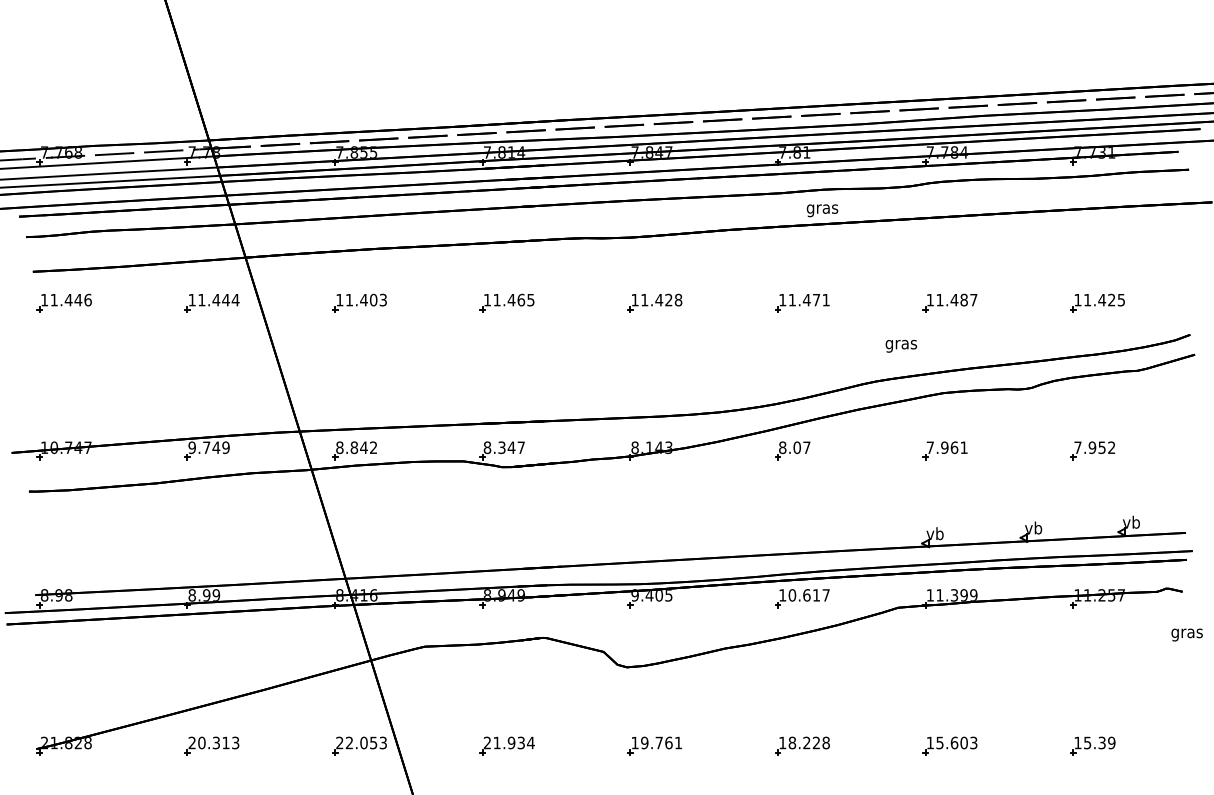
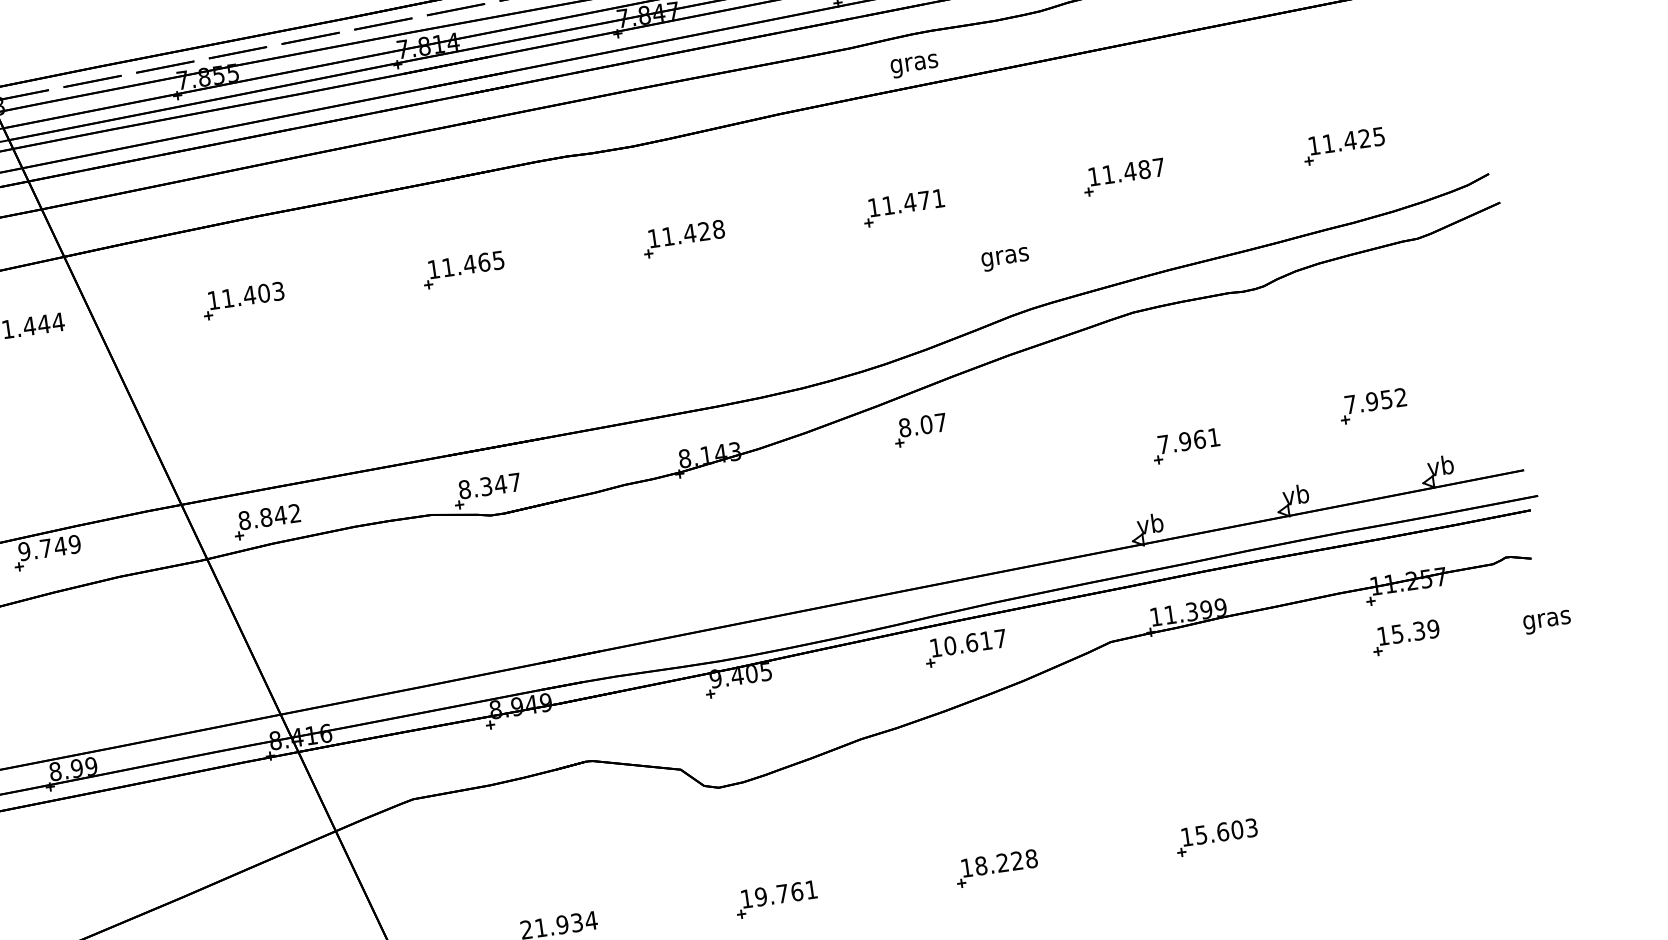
text: (900, 346) -> (1004, 259), moved
part: (944, 450) -> (1185, 445), moved
part: (1092, 450) -> (1372, 405), moved
part: (1092, 745) -> (1405, 636), moved

